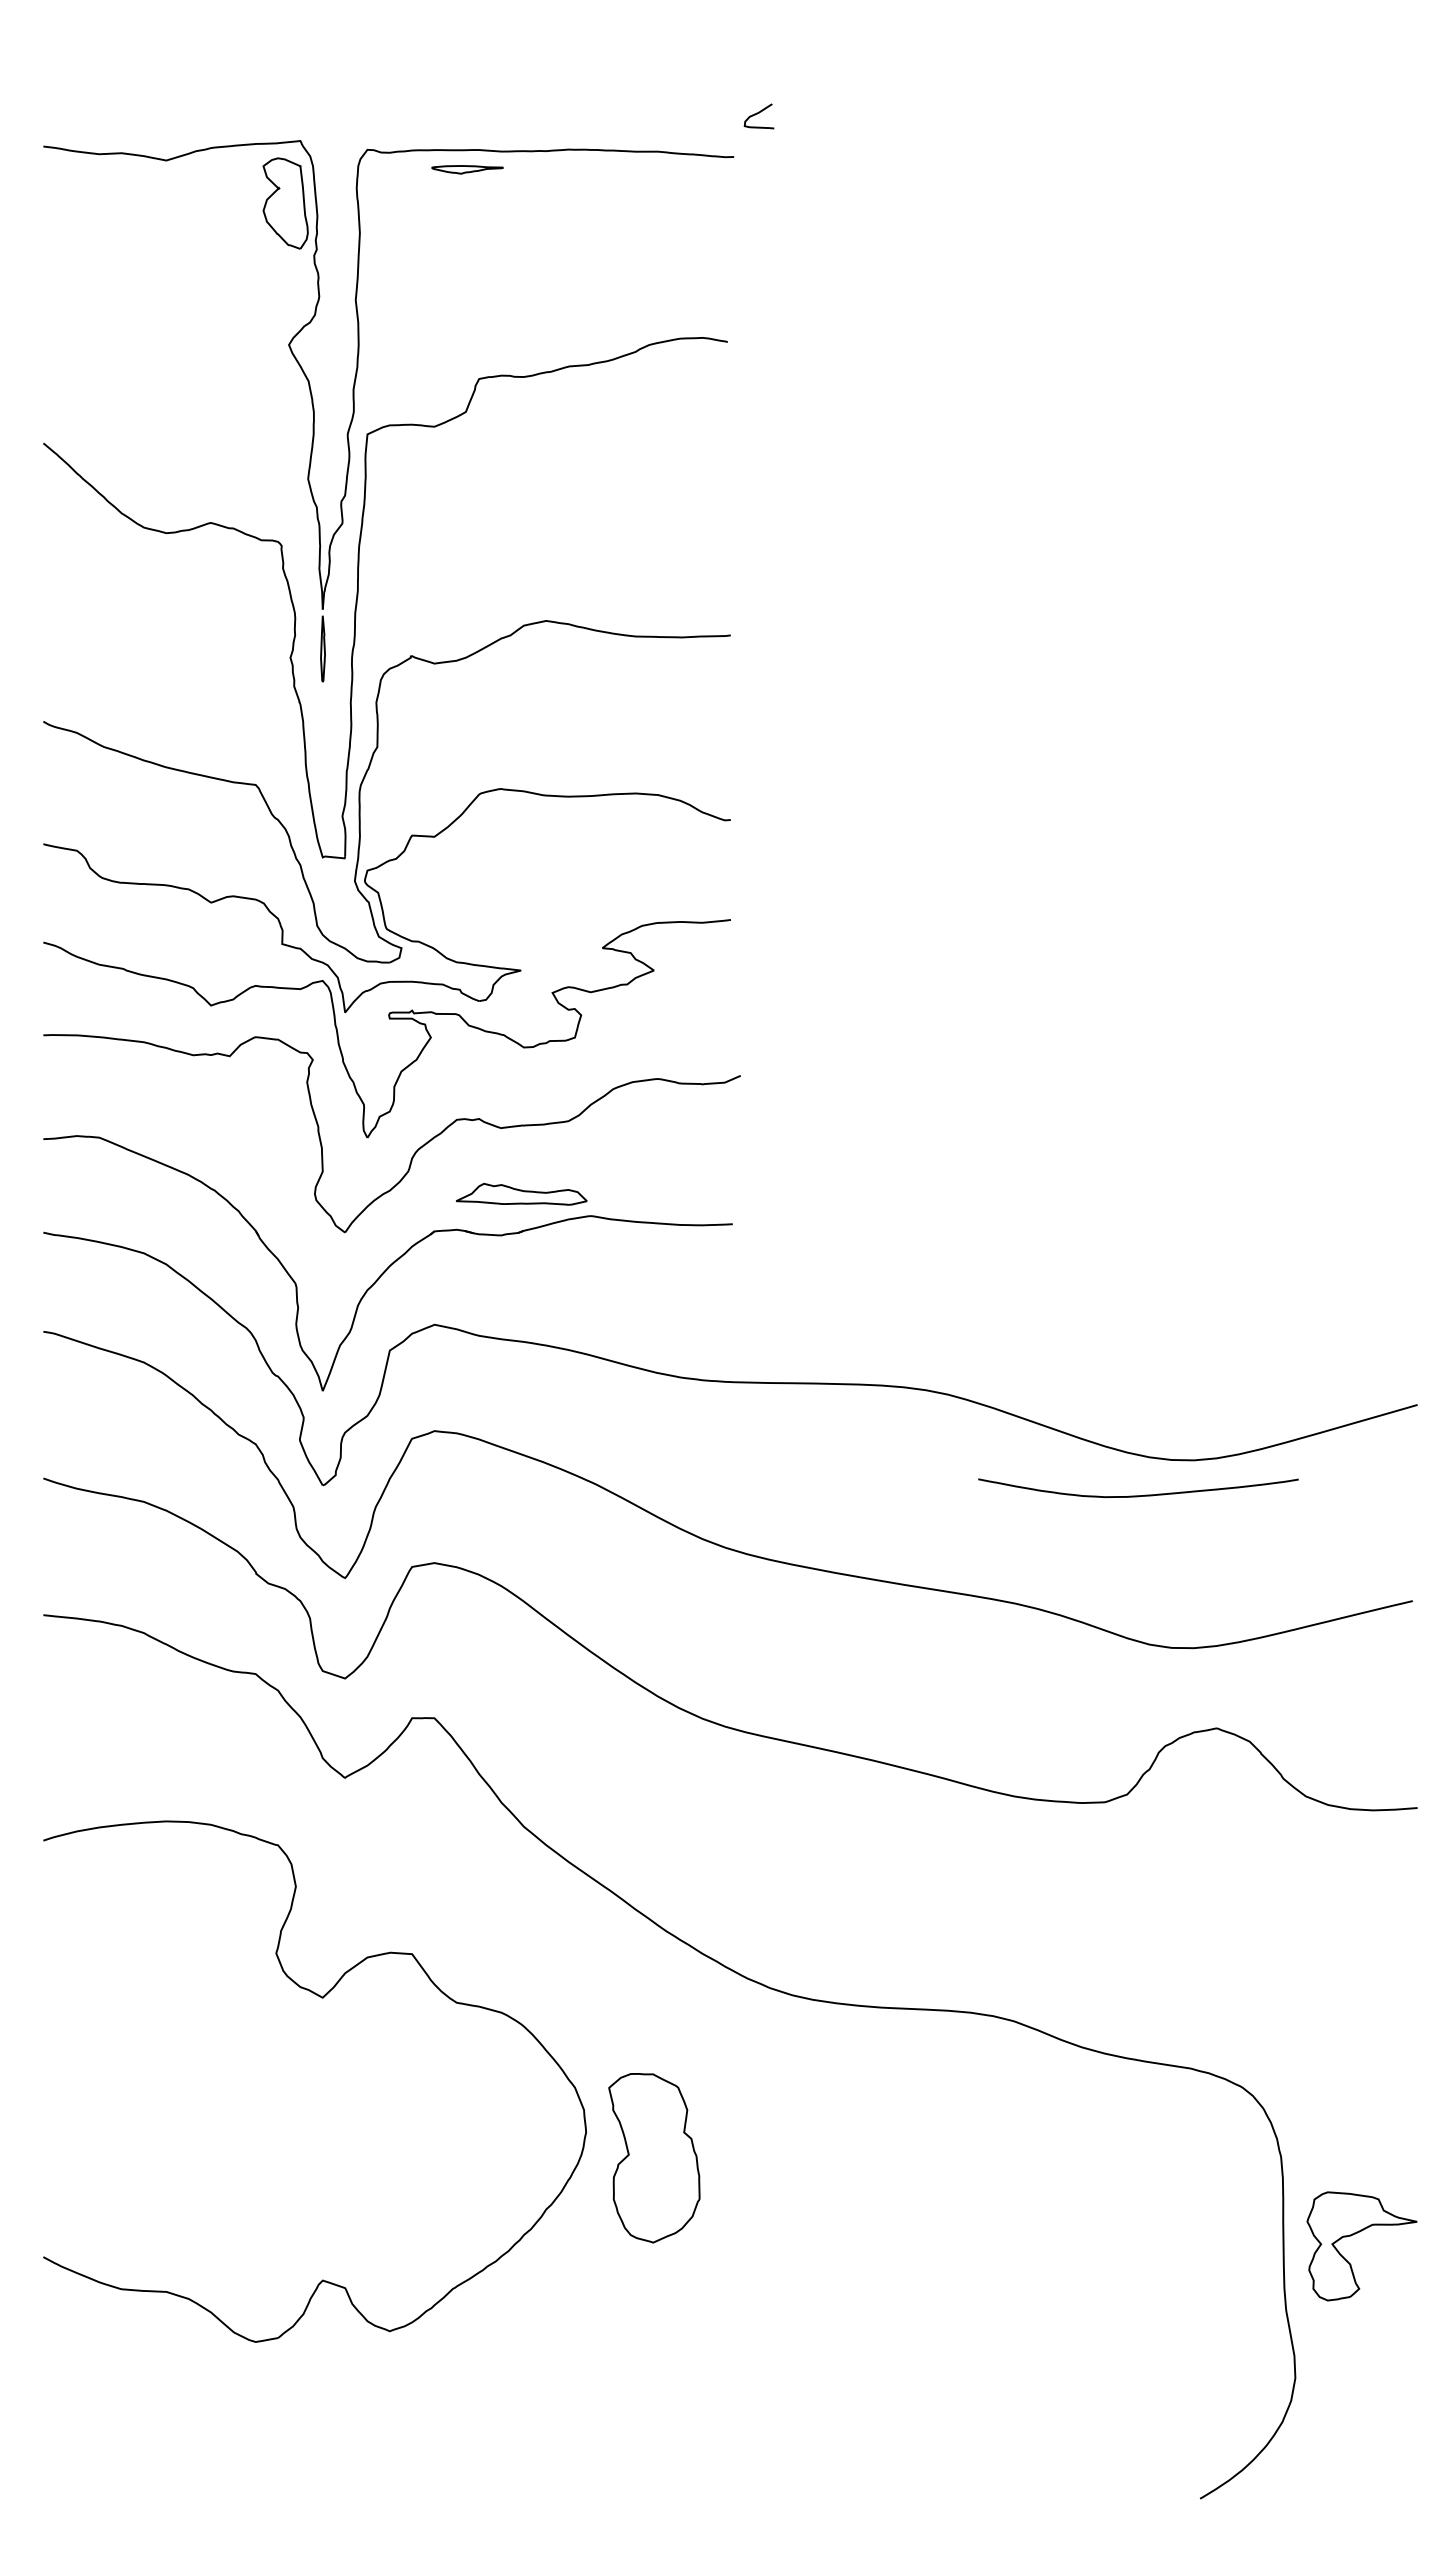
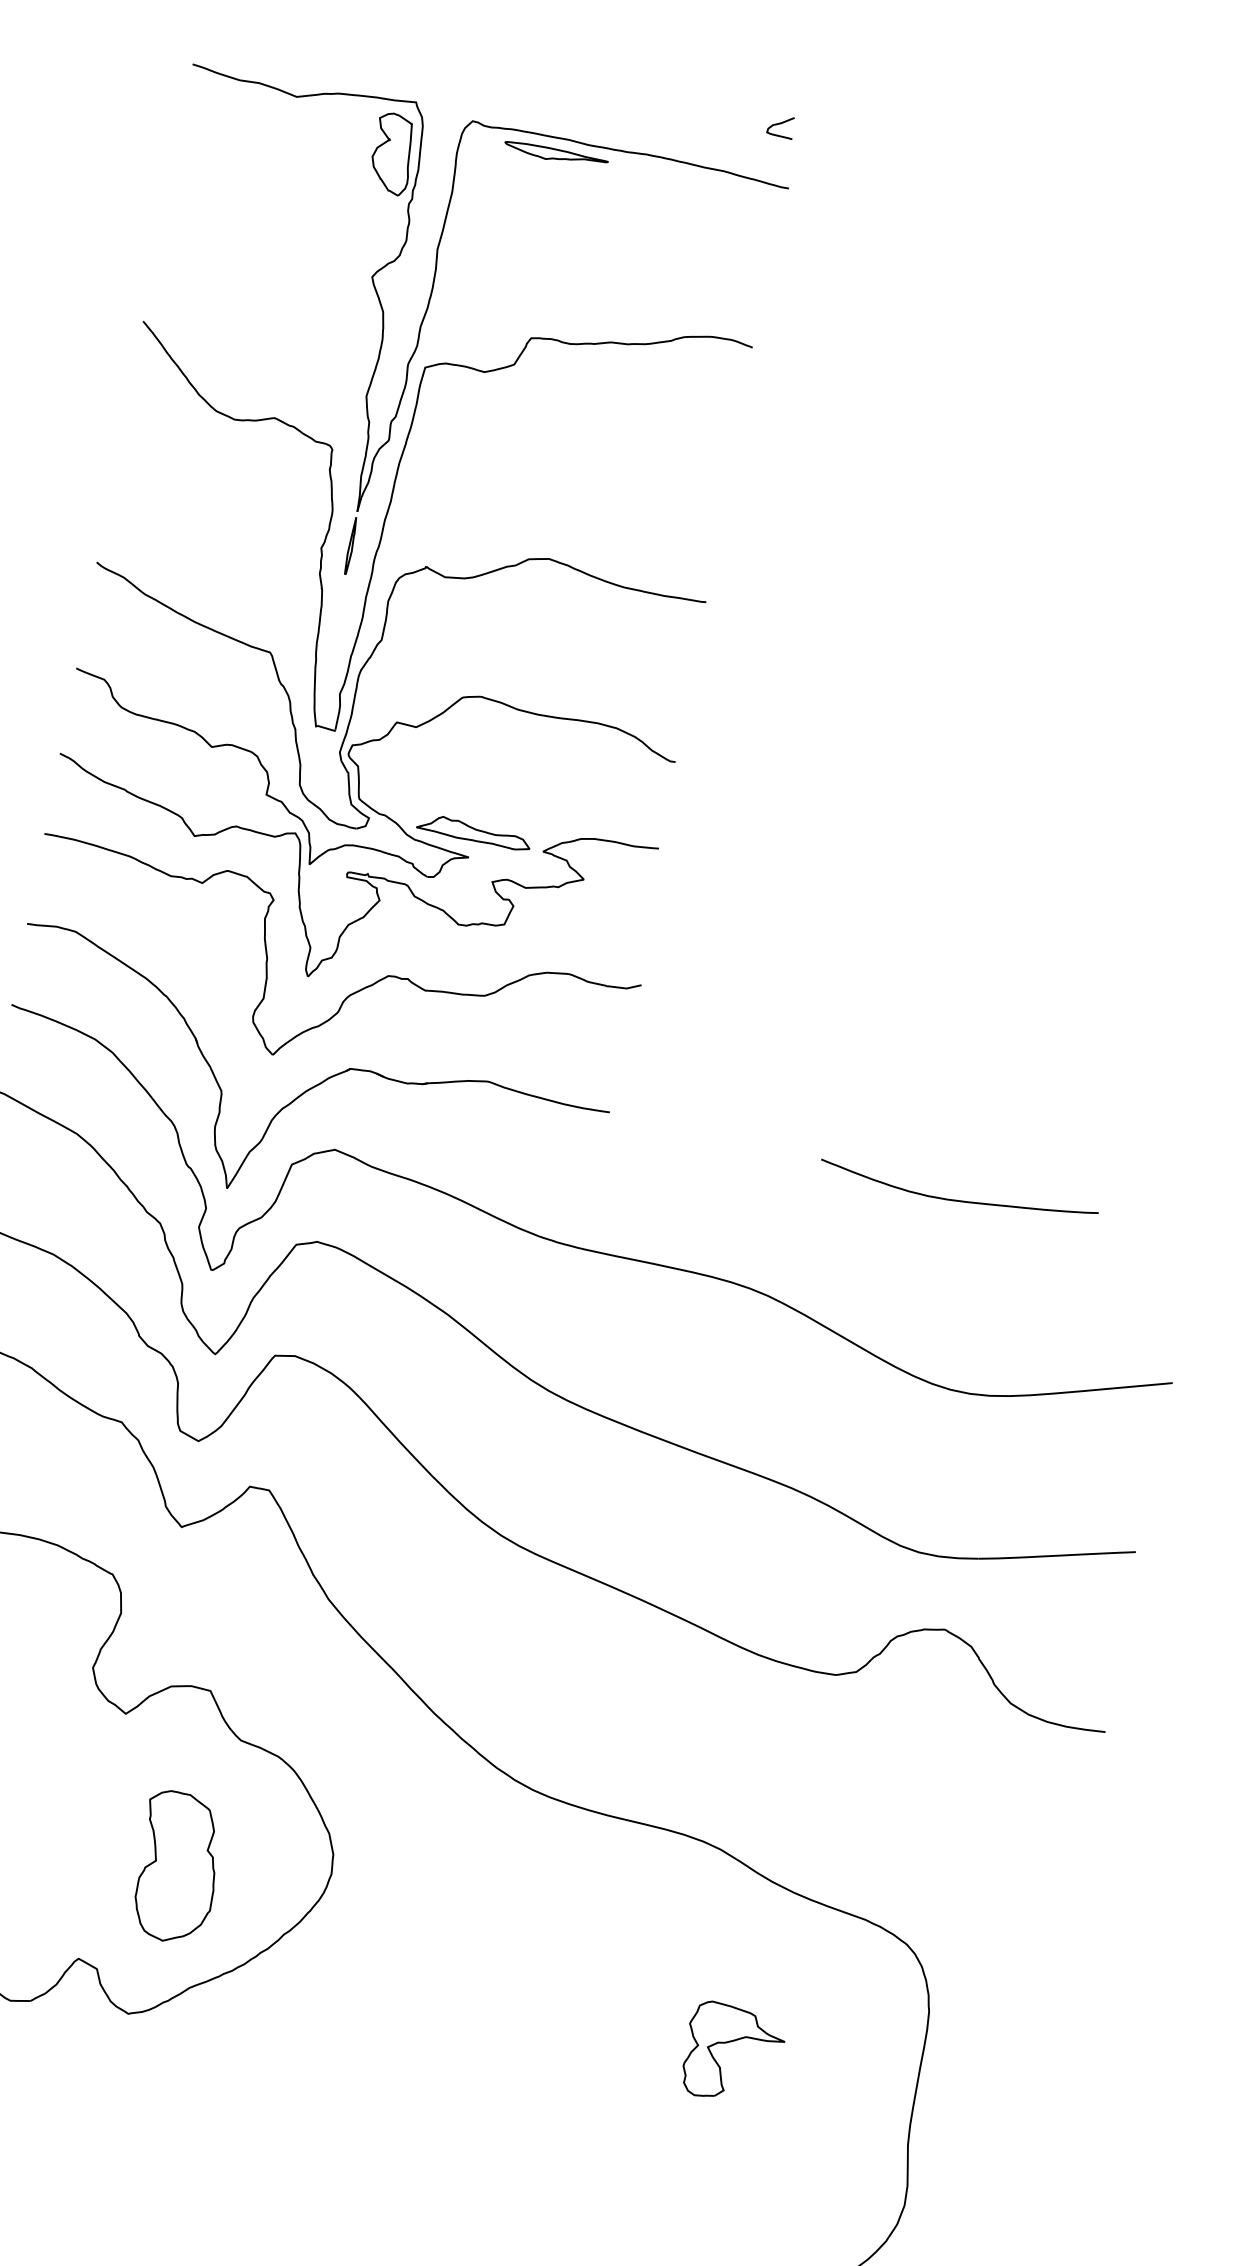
curve: (757, 114) -> (780, 124), moved
part: (467, 169) -> (556, 154), size x1.67
part: (521, 1194) -> (474, 832), moved
curve: (1138, 1495) -> (957, 1200), moved
part: (654, 2158) -> (177, 1868), moved
part: (1355, 2234) -> (729, 2042), moved

